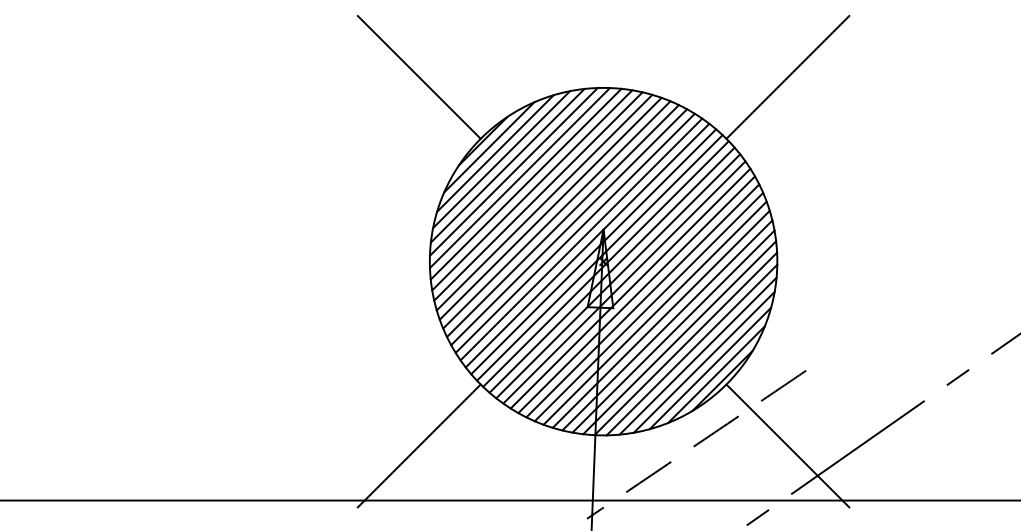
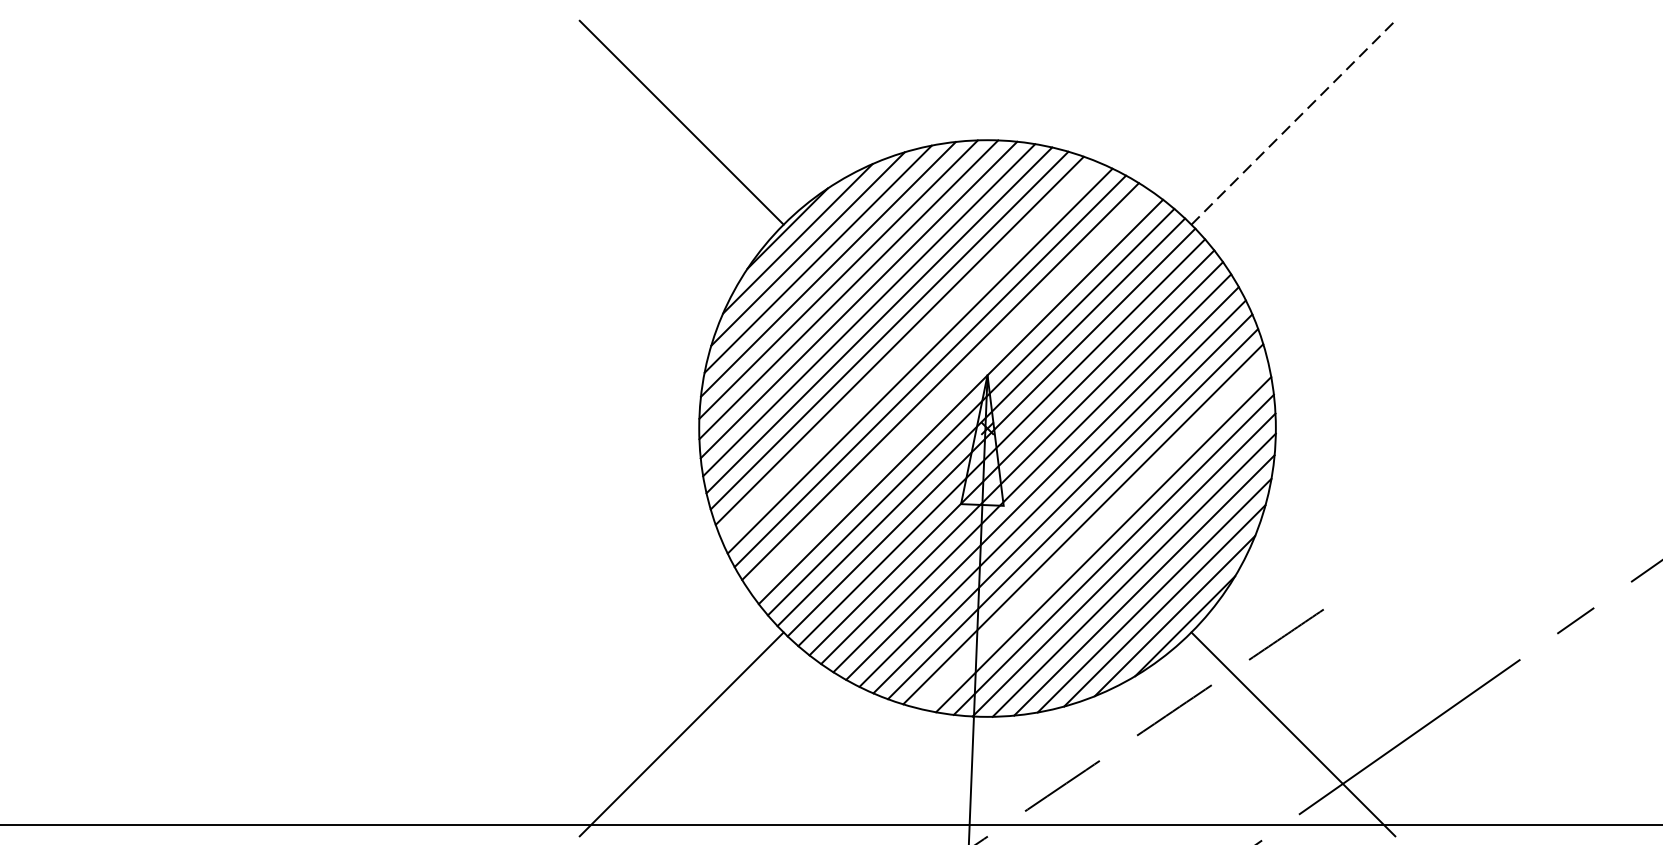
line: (787, 77) -> (1292, 122), solid -> dashed
line: (556, 214) -> (909, 350), removed
line: (581, 239) -> (950, 391), removed
line: (667, 325) -> (1093, 534), removed

